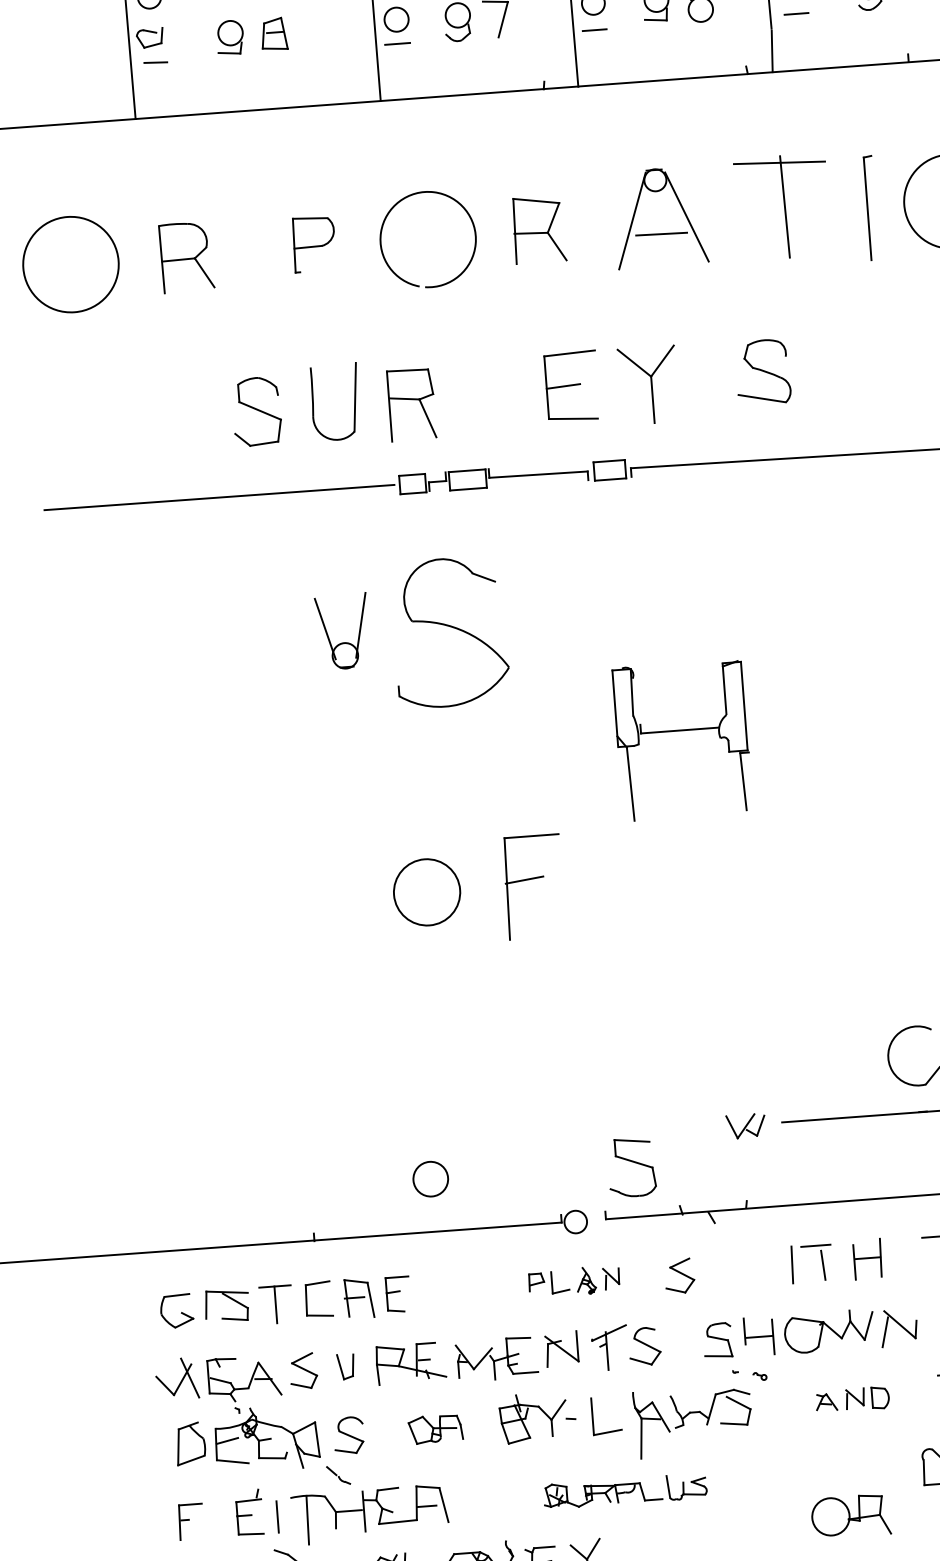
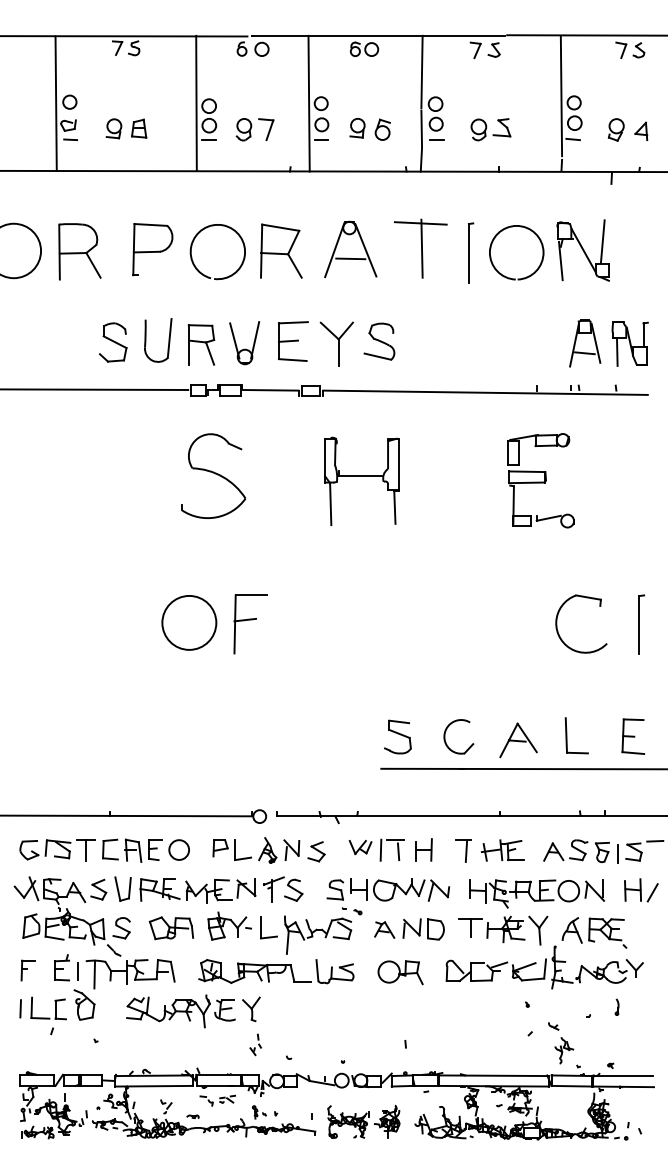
part: (539, 228) -> (281, 250), size x1.43
part: (313, 243) -> (152, 249), size x1.67
part: (185, 256) -> (79, 251), size x1.43
part: (763, 371) -> (379, 341), moved
part: (342, 632) -> (244, 343), moved
part: (681, 738) -> (361, 480), moved
circle: (427, 891) -> (189, 622), size x1.43
part: (745, 1126) -> (360, 847), moved
part: (630, 1166) -> (397, 736), moved
circle: (429, 1178) -> (178, 849), moved
part: (574, 1281) -> (256, 850), size x1.67
part: (345, 1365) -> (122, 888), size x1.67
part: (852, 1399) -> (409, 929), size x1.67
part: (434, 1429) -> (170, 928), size x1.43
part: (625, 1490) -> (276, 971), size x1.67
part: (850, 1516) -> (400, 972), moved

